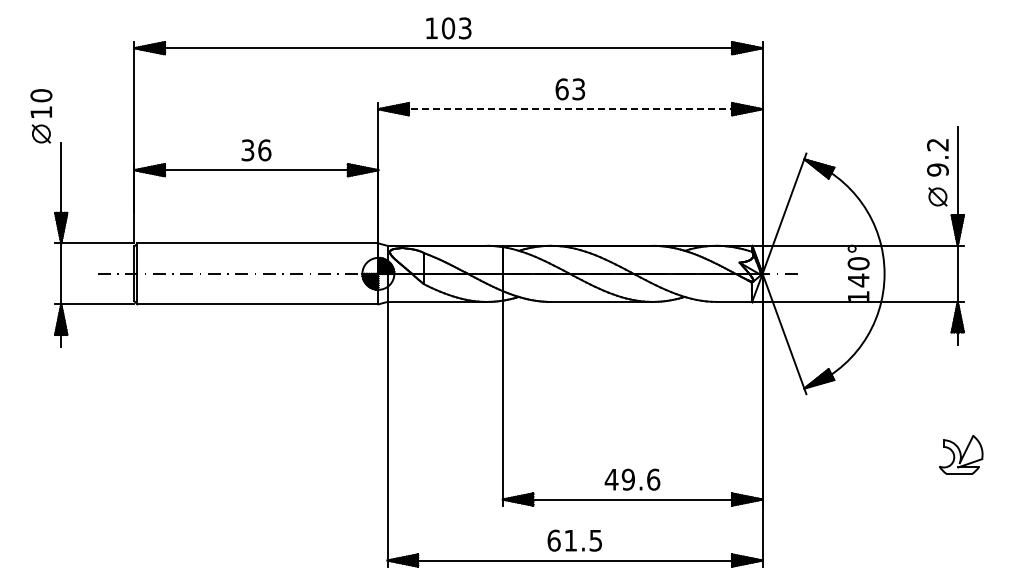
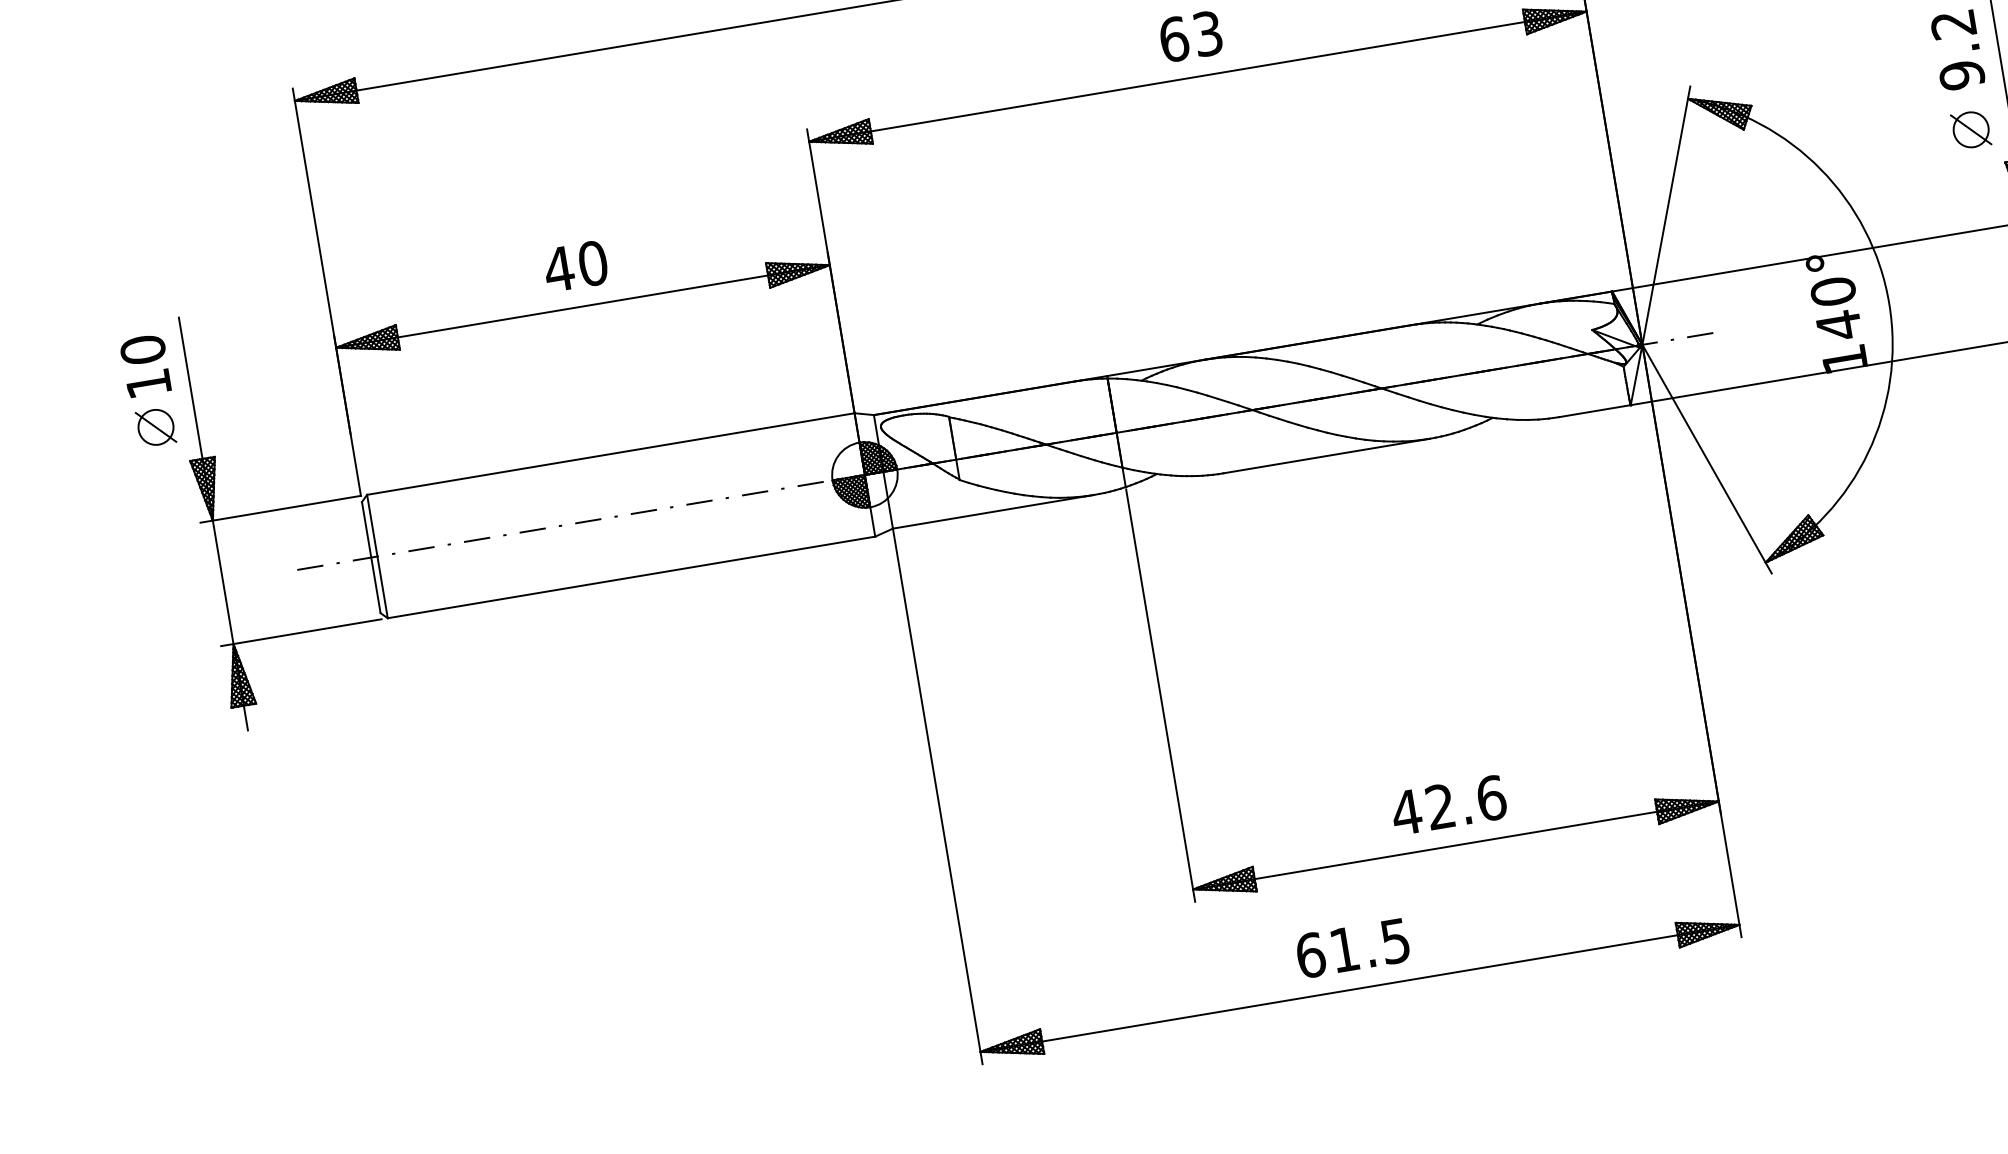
line: (571, 109) -> (1200, 76), dashed -> solid
part: (41, 116) -> (150, 391), moved
text: (256, 150) -> (576, 266), 36 -> 40
text: (627, 479) -> (1438, 806), 49.6 -> 42.6

